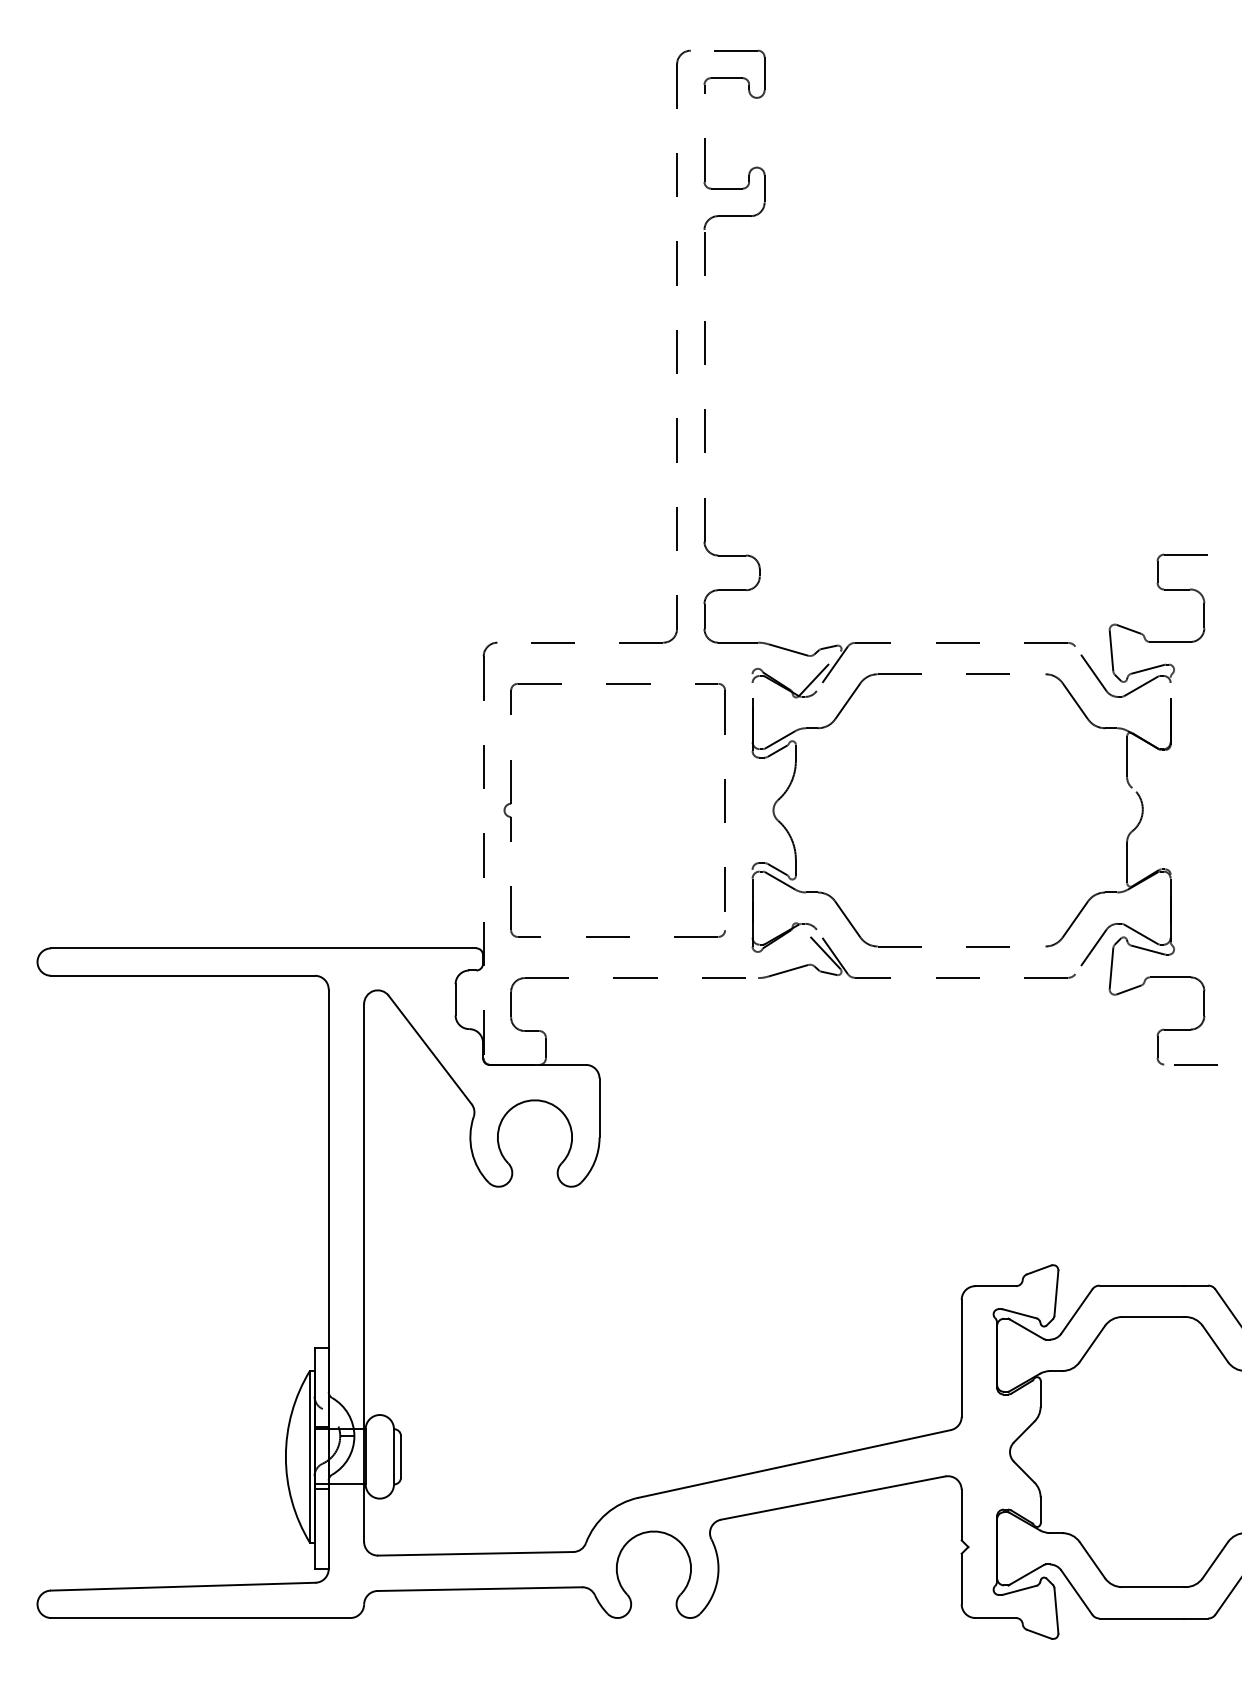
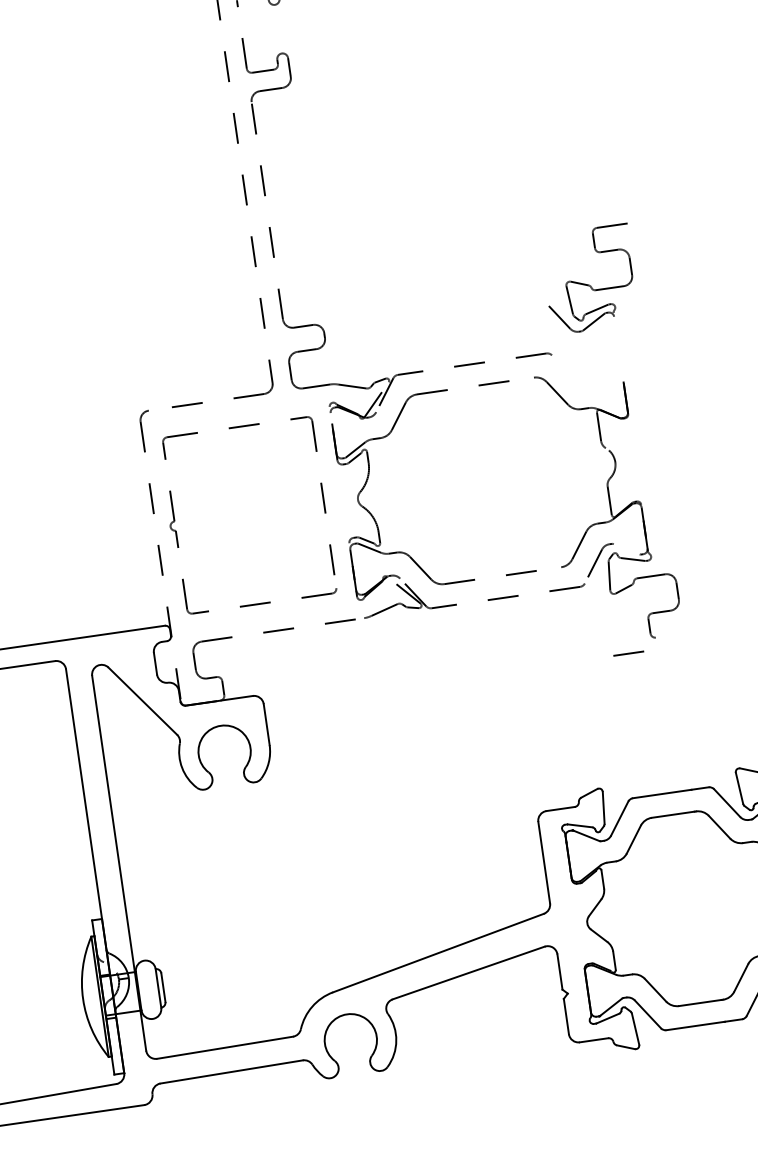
part: (1140, 632) -> (588, 284), moved
line: (1141, 934) -> (626, 549), removed
line: (1195, 1064) -> (628, 653), moved

